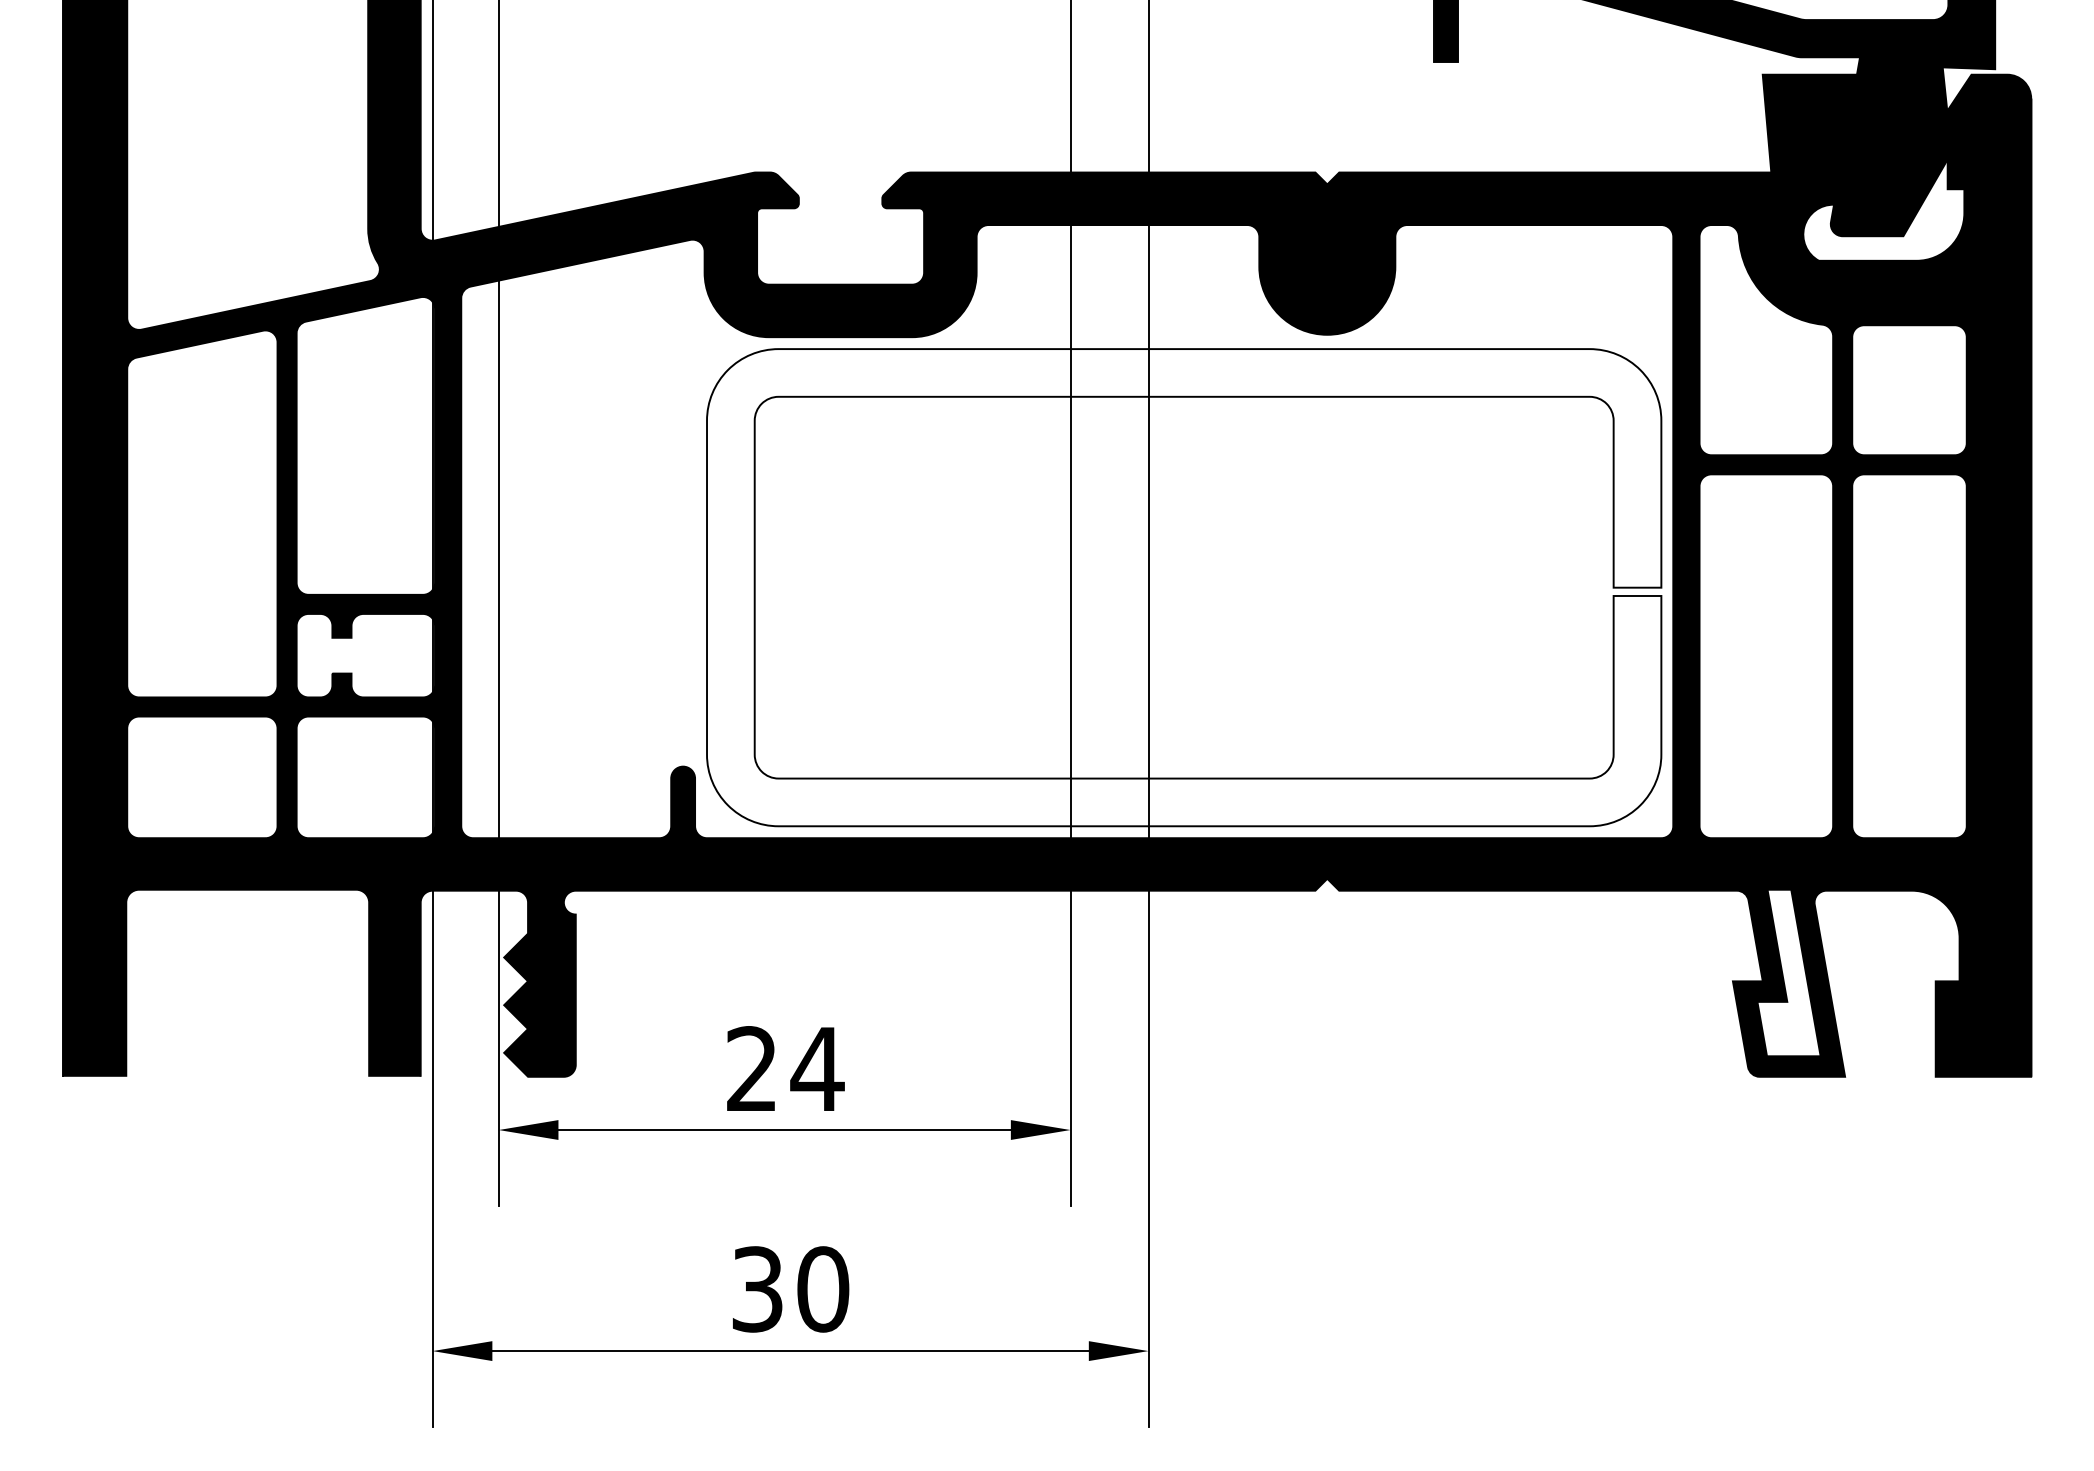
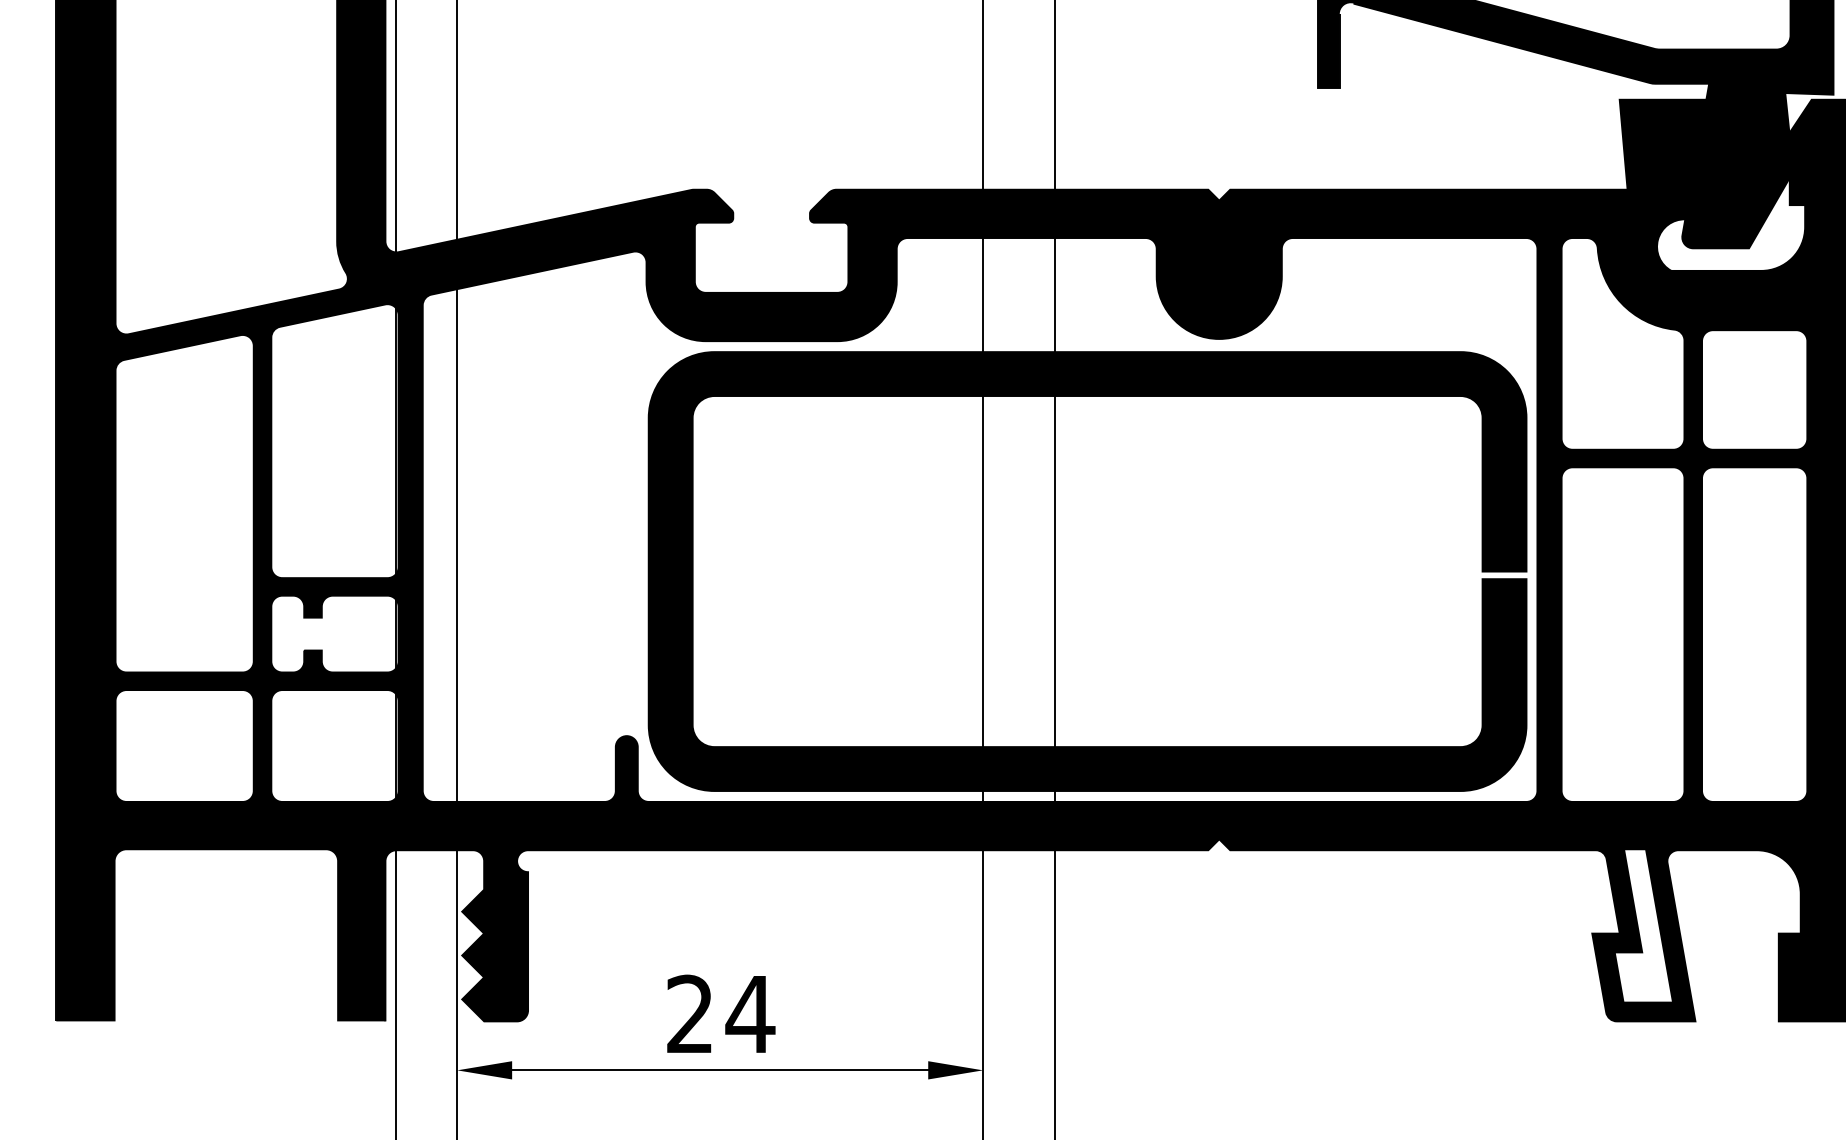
fill: (1184, 587) -> (1087, 571), added

